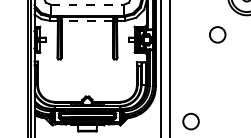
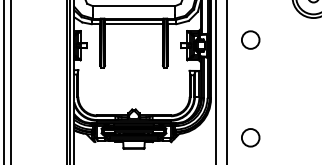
line: (87, 5) -> (134, 6), dashed -> solid
line: (87, 21) -> (133, 24), dashed -> solid
circle: (217, 34) -> (250, 39), moved

